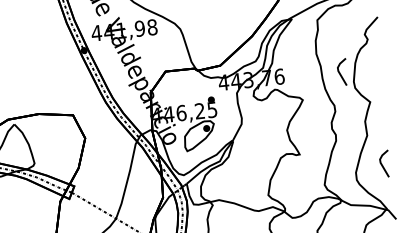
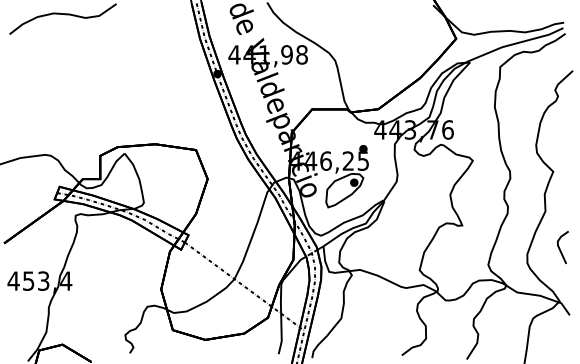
line: (340, 73) -> (521, 133), removed

